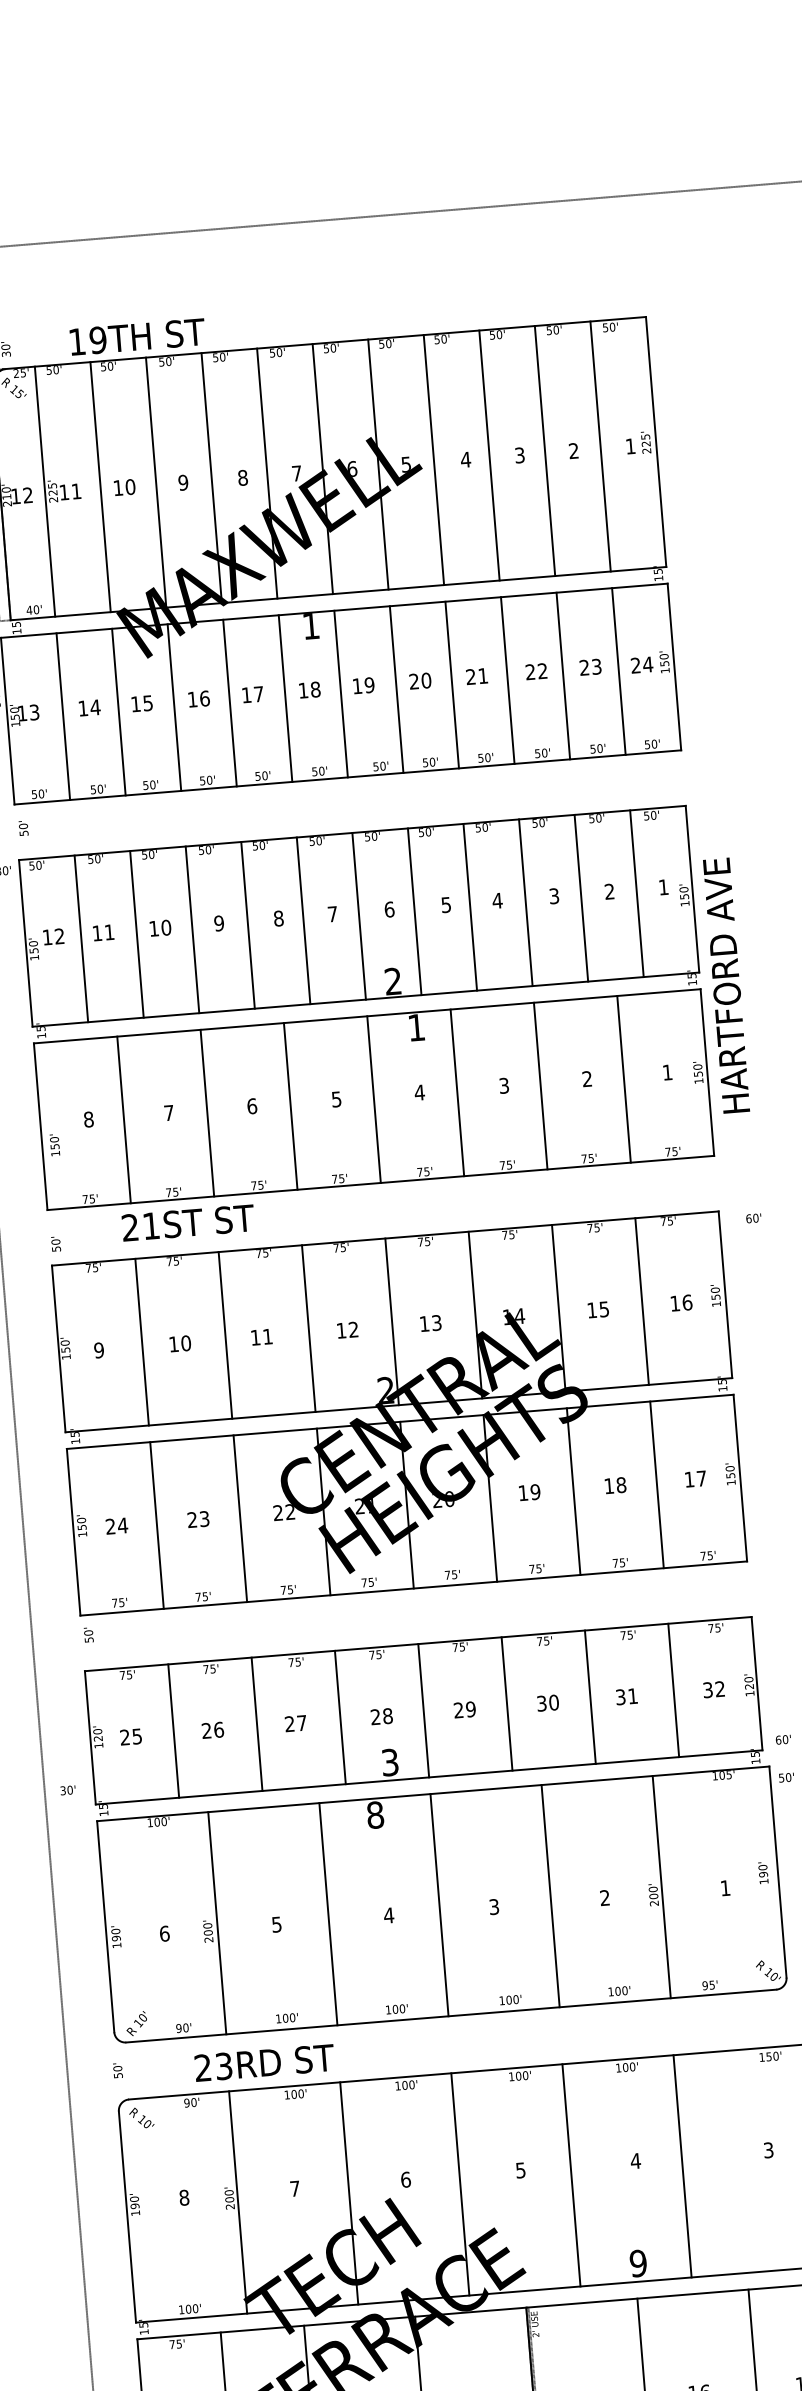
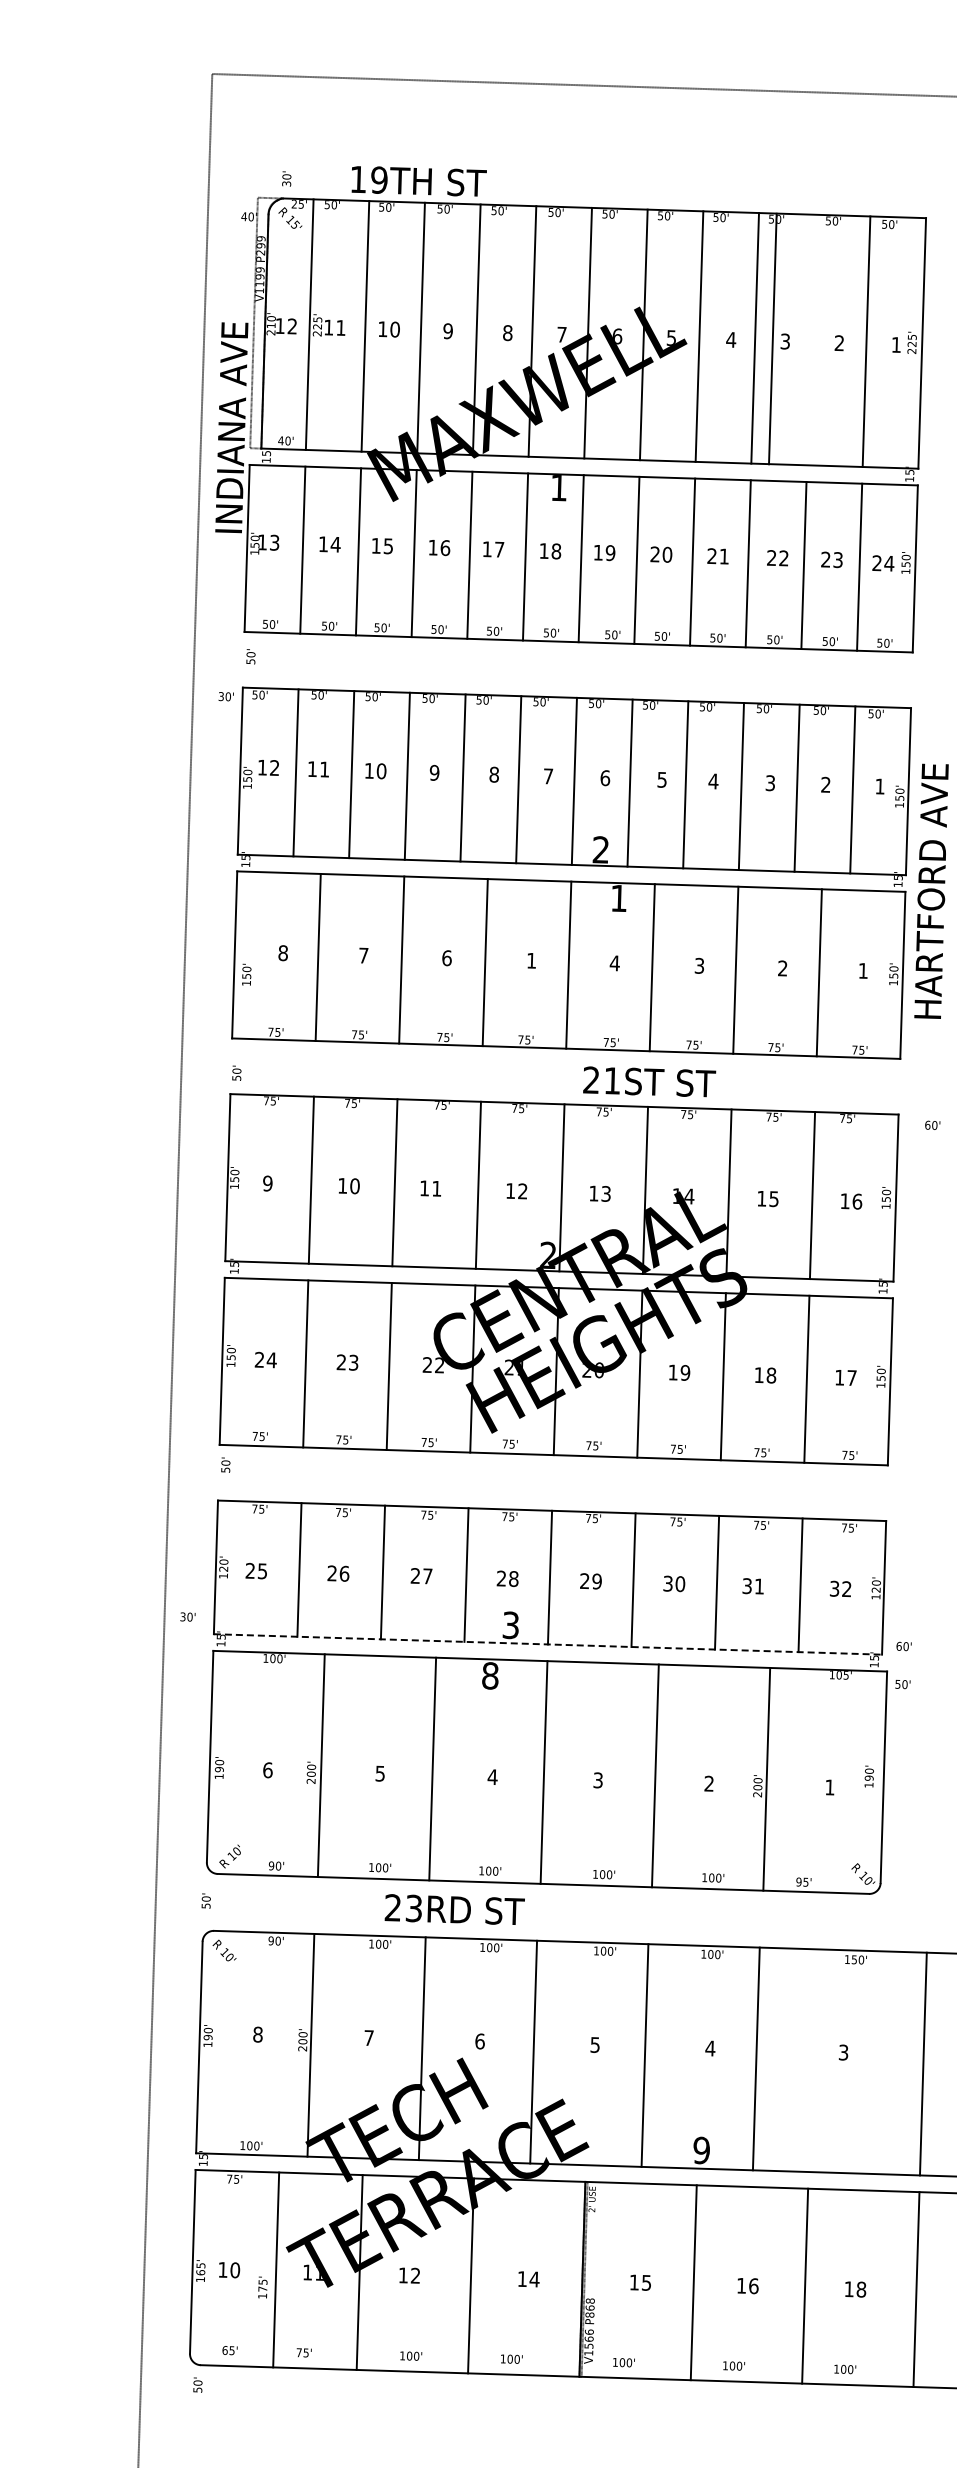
line: (544, 450) -> (772, 338), moved
text: (335, 1099) -> (530, 960), 5 -> 1
text: (188, 1222) -> (649, 1081), moved
line: (429, 1777) -> (548, 1644), solid -> dashed
text: (264, 2062) -> (454, 1909), moved

